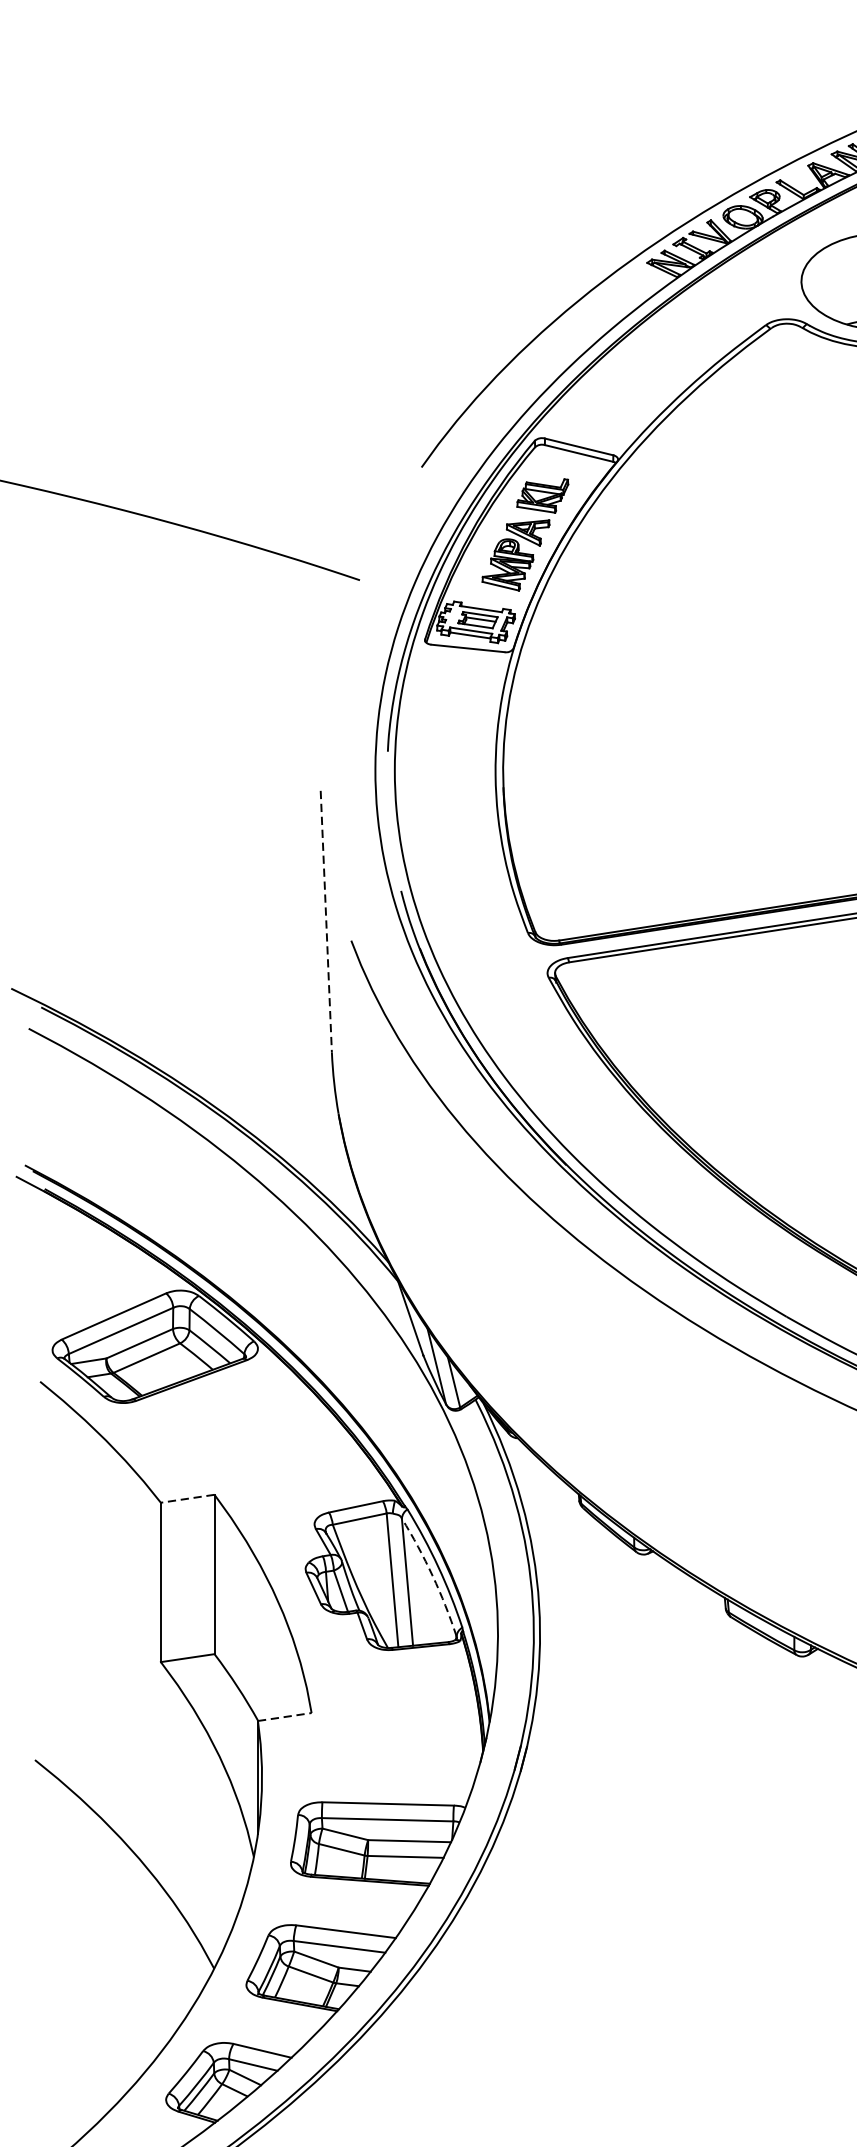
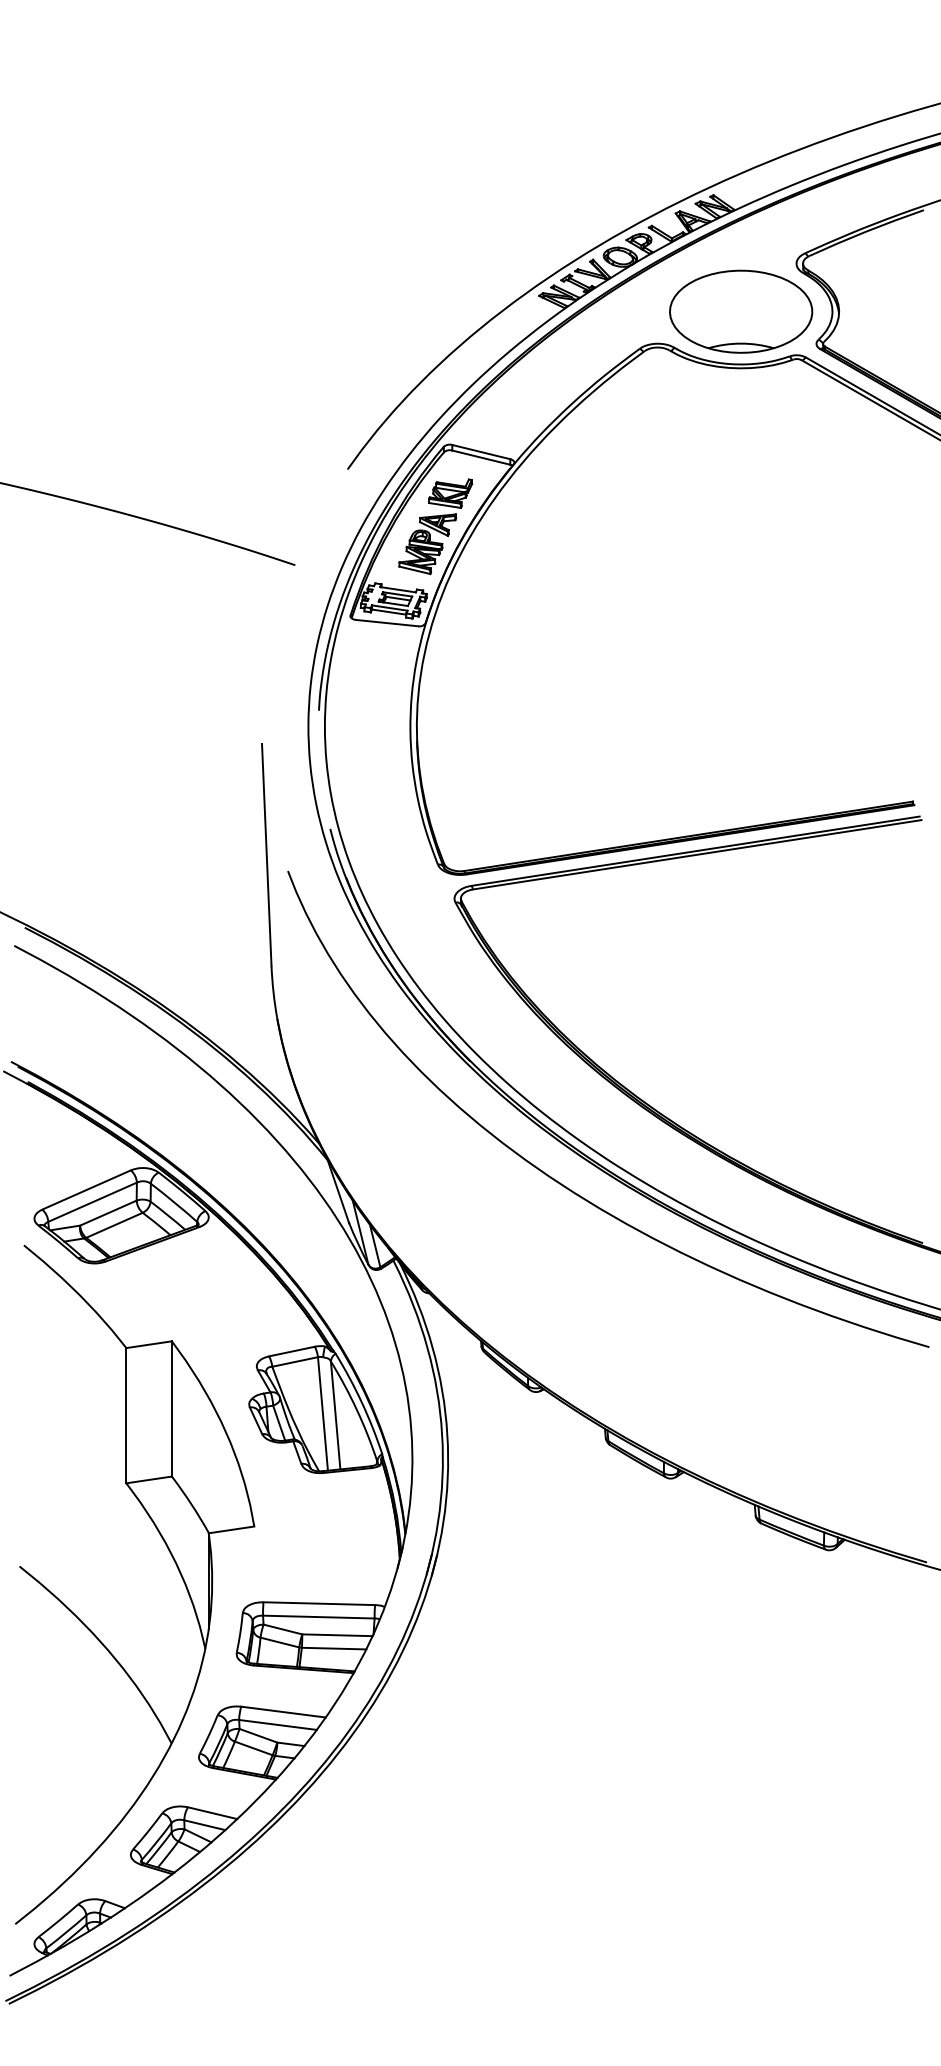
line: (325, 922) -> (266, 855), dashed -> solid
line: (186, 1498) -> (148, 1344), dashed -> solid
arc: (433, 1576) -> (357, 1410), dashed -> solid
line: (285, 1716) -> (232, 1529), dashed -> solid

